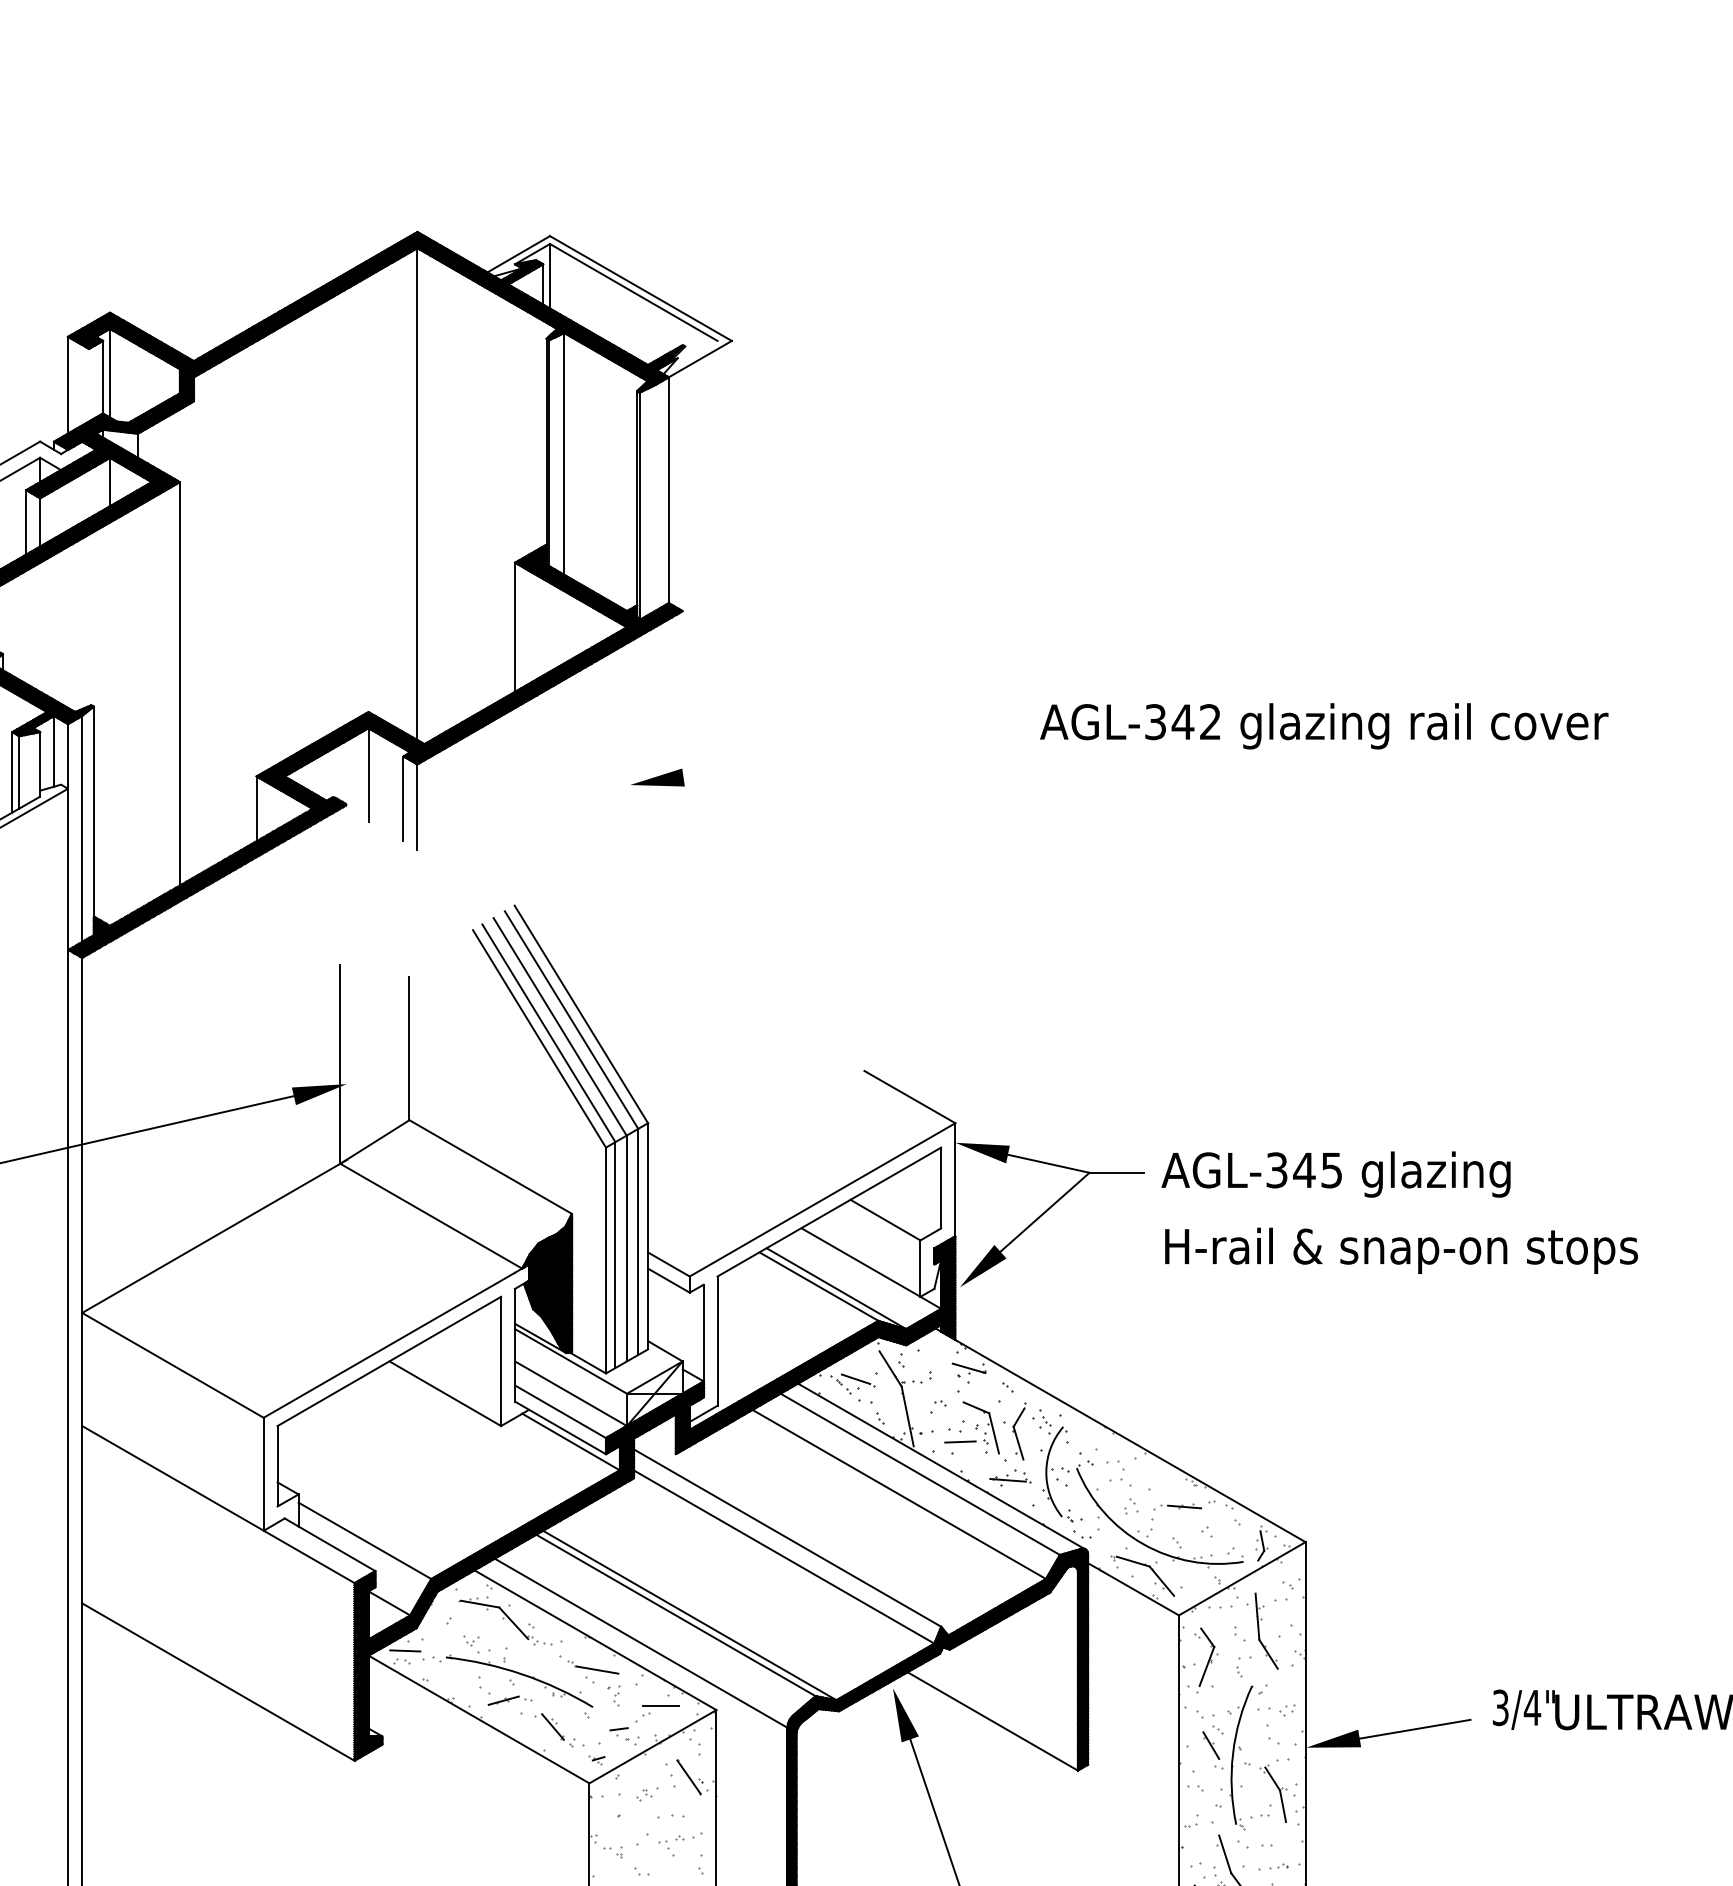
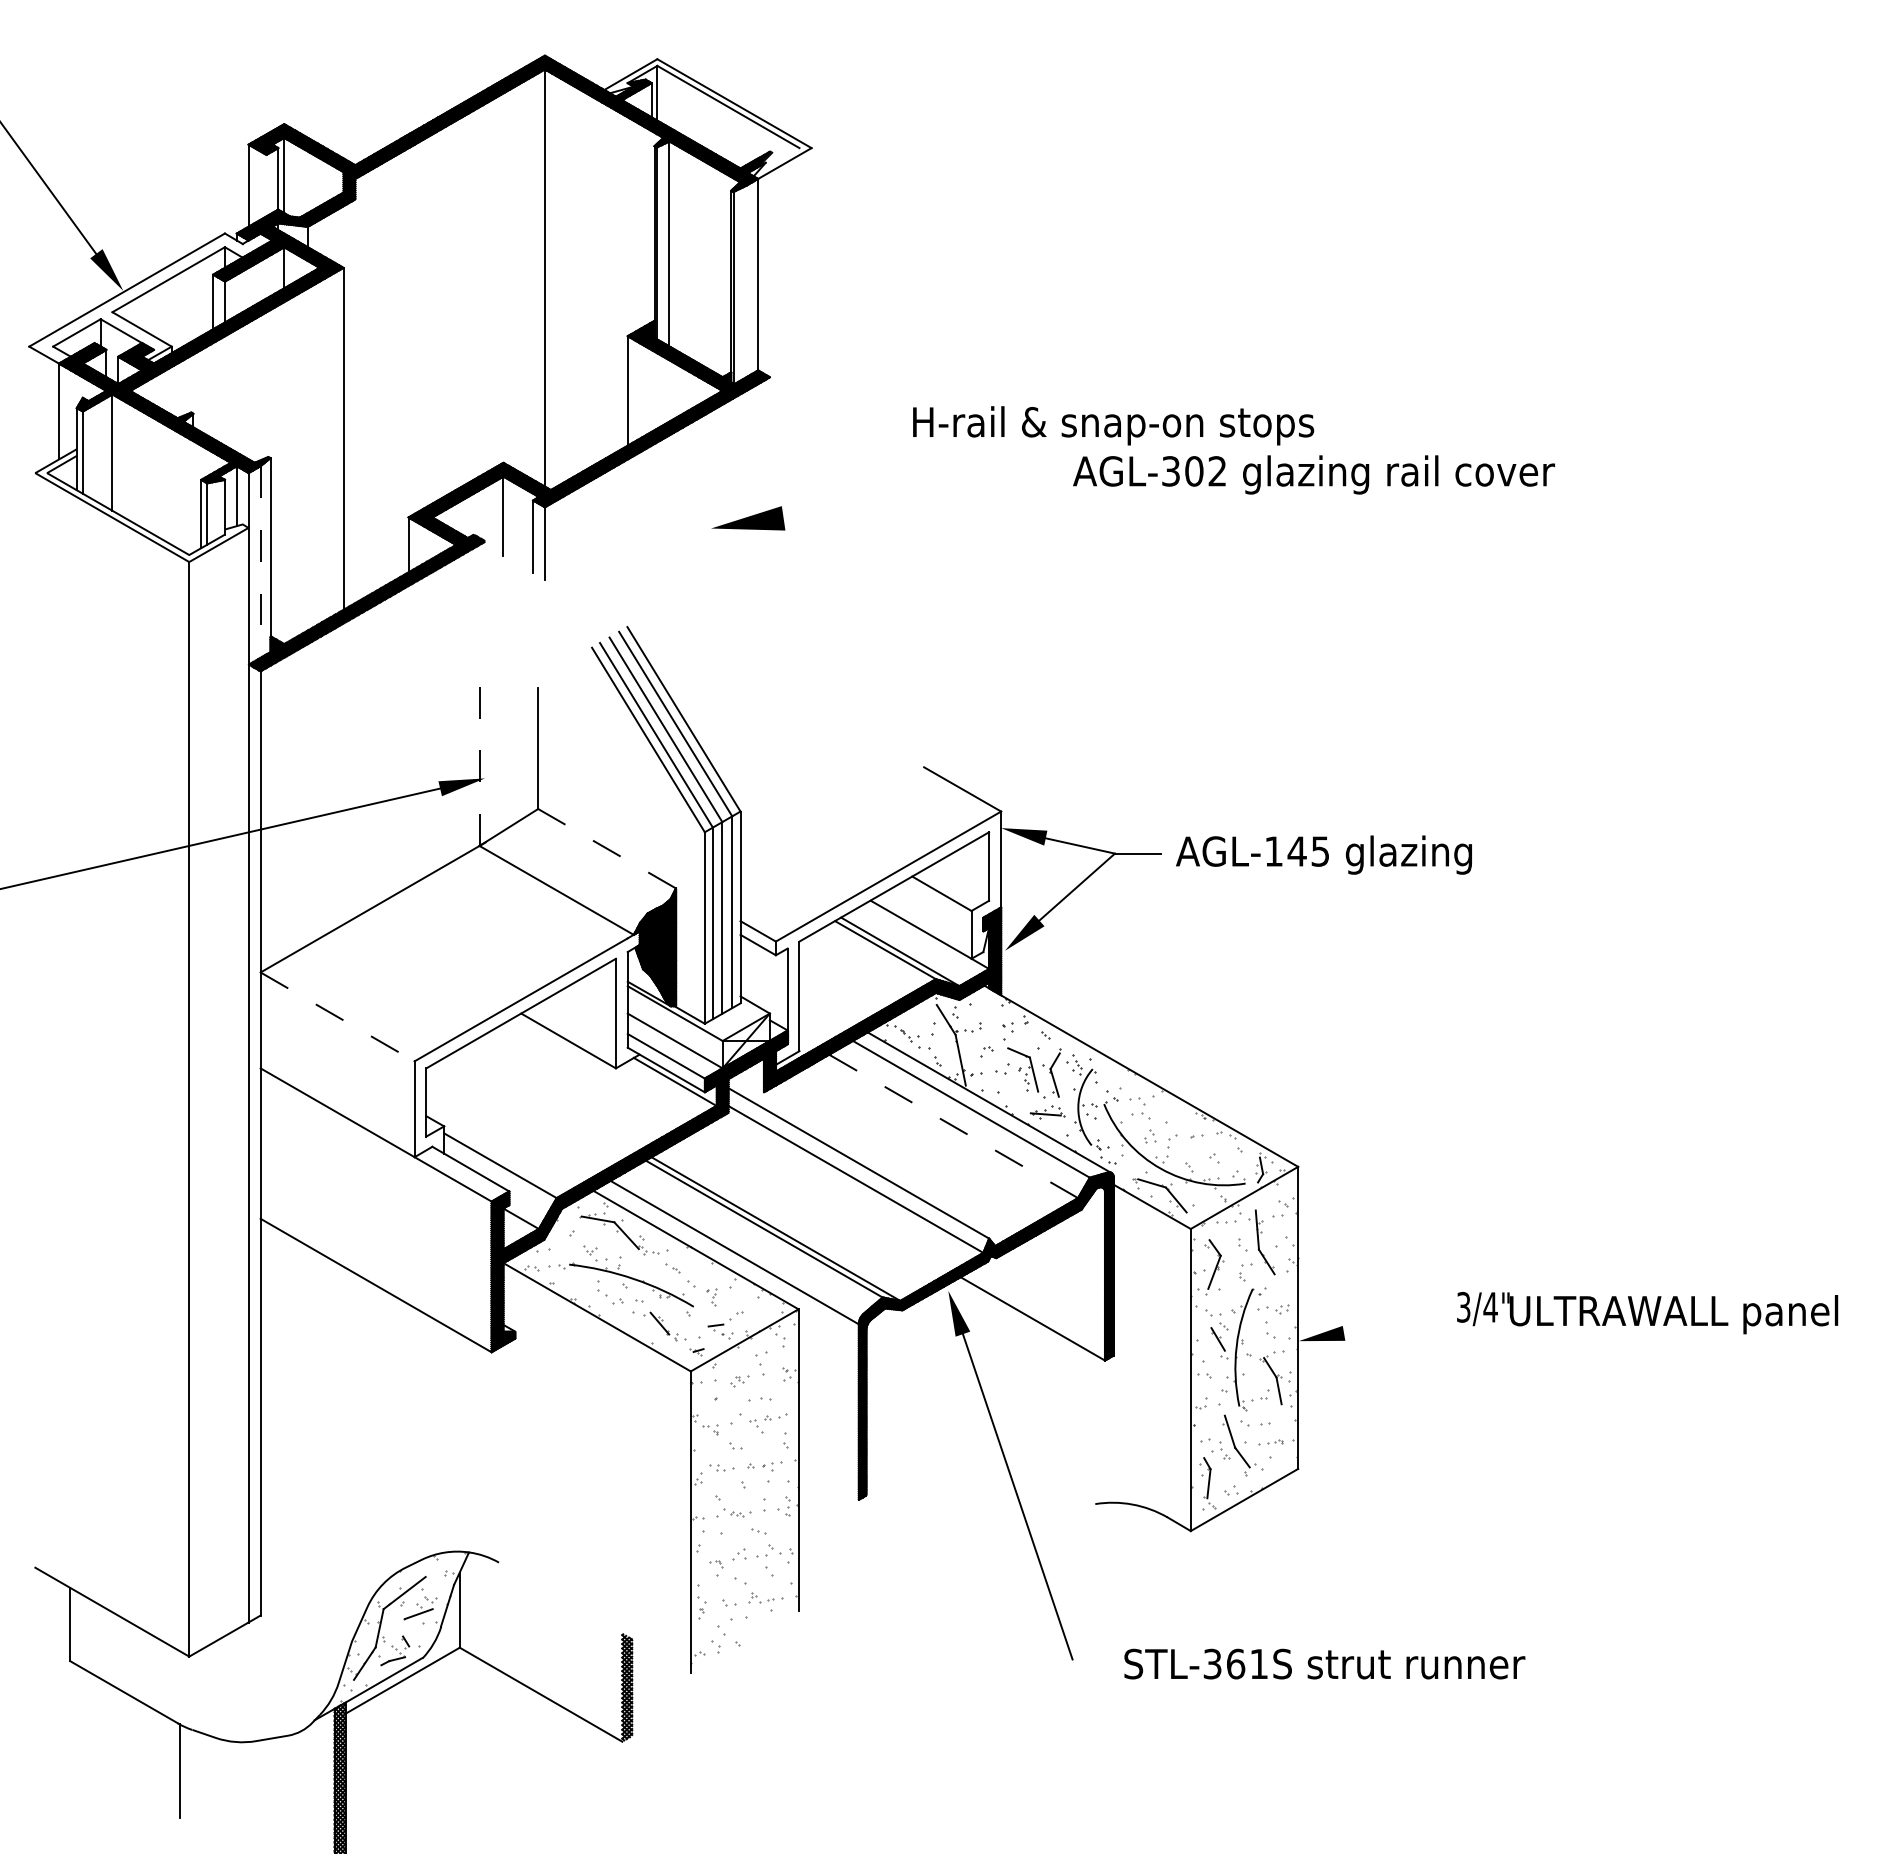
text: (1182, 722) -> (1193, 471), AGL-342 -> AGL-302
part: (657, 777) -> (748, 518), size x1.6
line: (82, 828) -> (260, 561), solid -> dashed
line: (340, 1064) -> (479, 761), solid -> dashed
line: (490, 1166) -> (606, 848), solid -> dashed
text: (1276, 1170) -> (1273, 851), AGL-345 -> AGL-145
text: (1401, 1250) -> (1113, 425), moved
line: (172, 1364) -> (337, 1016), solid -> dashed
line: (968, 1368) -> (1012, 1019), removed
line: (855, 1379) -> (916, 1028), removed
line: (960, 1441) -> (1005, 1081), removed
line: (899, 1494) -> (953, 1126), solid -> dashed
line: (1184, 1506) -> (1195, 1136), removed
line: (405, 1650) -> (534, 1258), removed
line: (597, 1670) -> (697, 1275), removed
line: (502, 1699) -> (617, 1300), removed
line: (660, 1705) -> (751, 1305), removed
line: (1415, 1729) -> (1391, 1325), removed
line: (689, 1777) -> (775, 1366), removed

